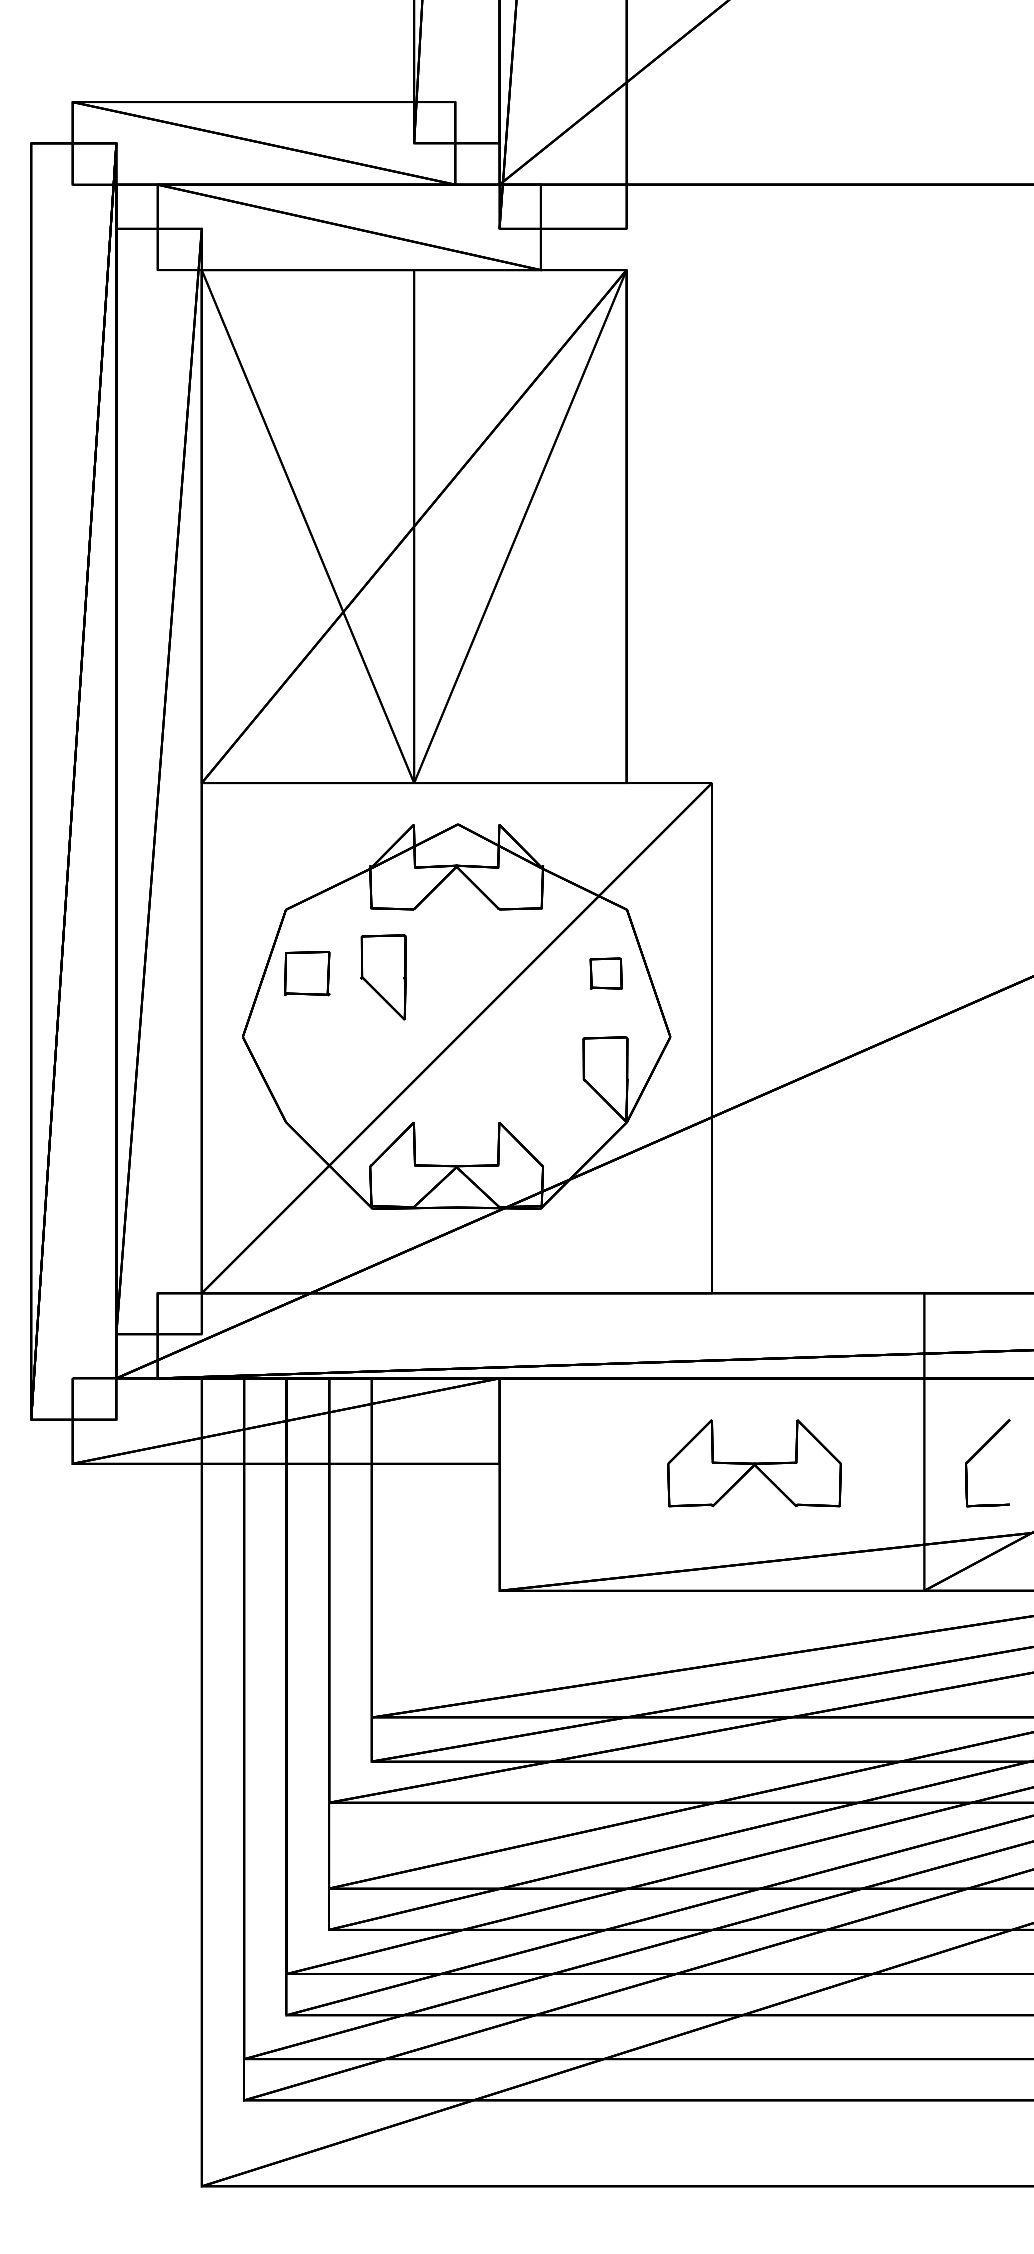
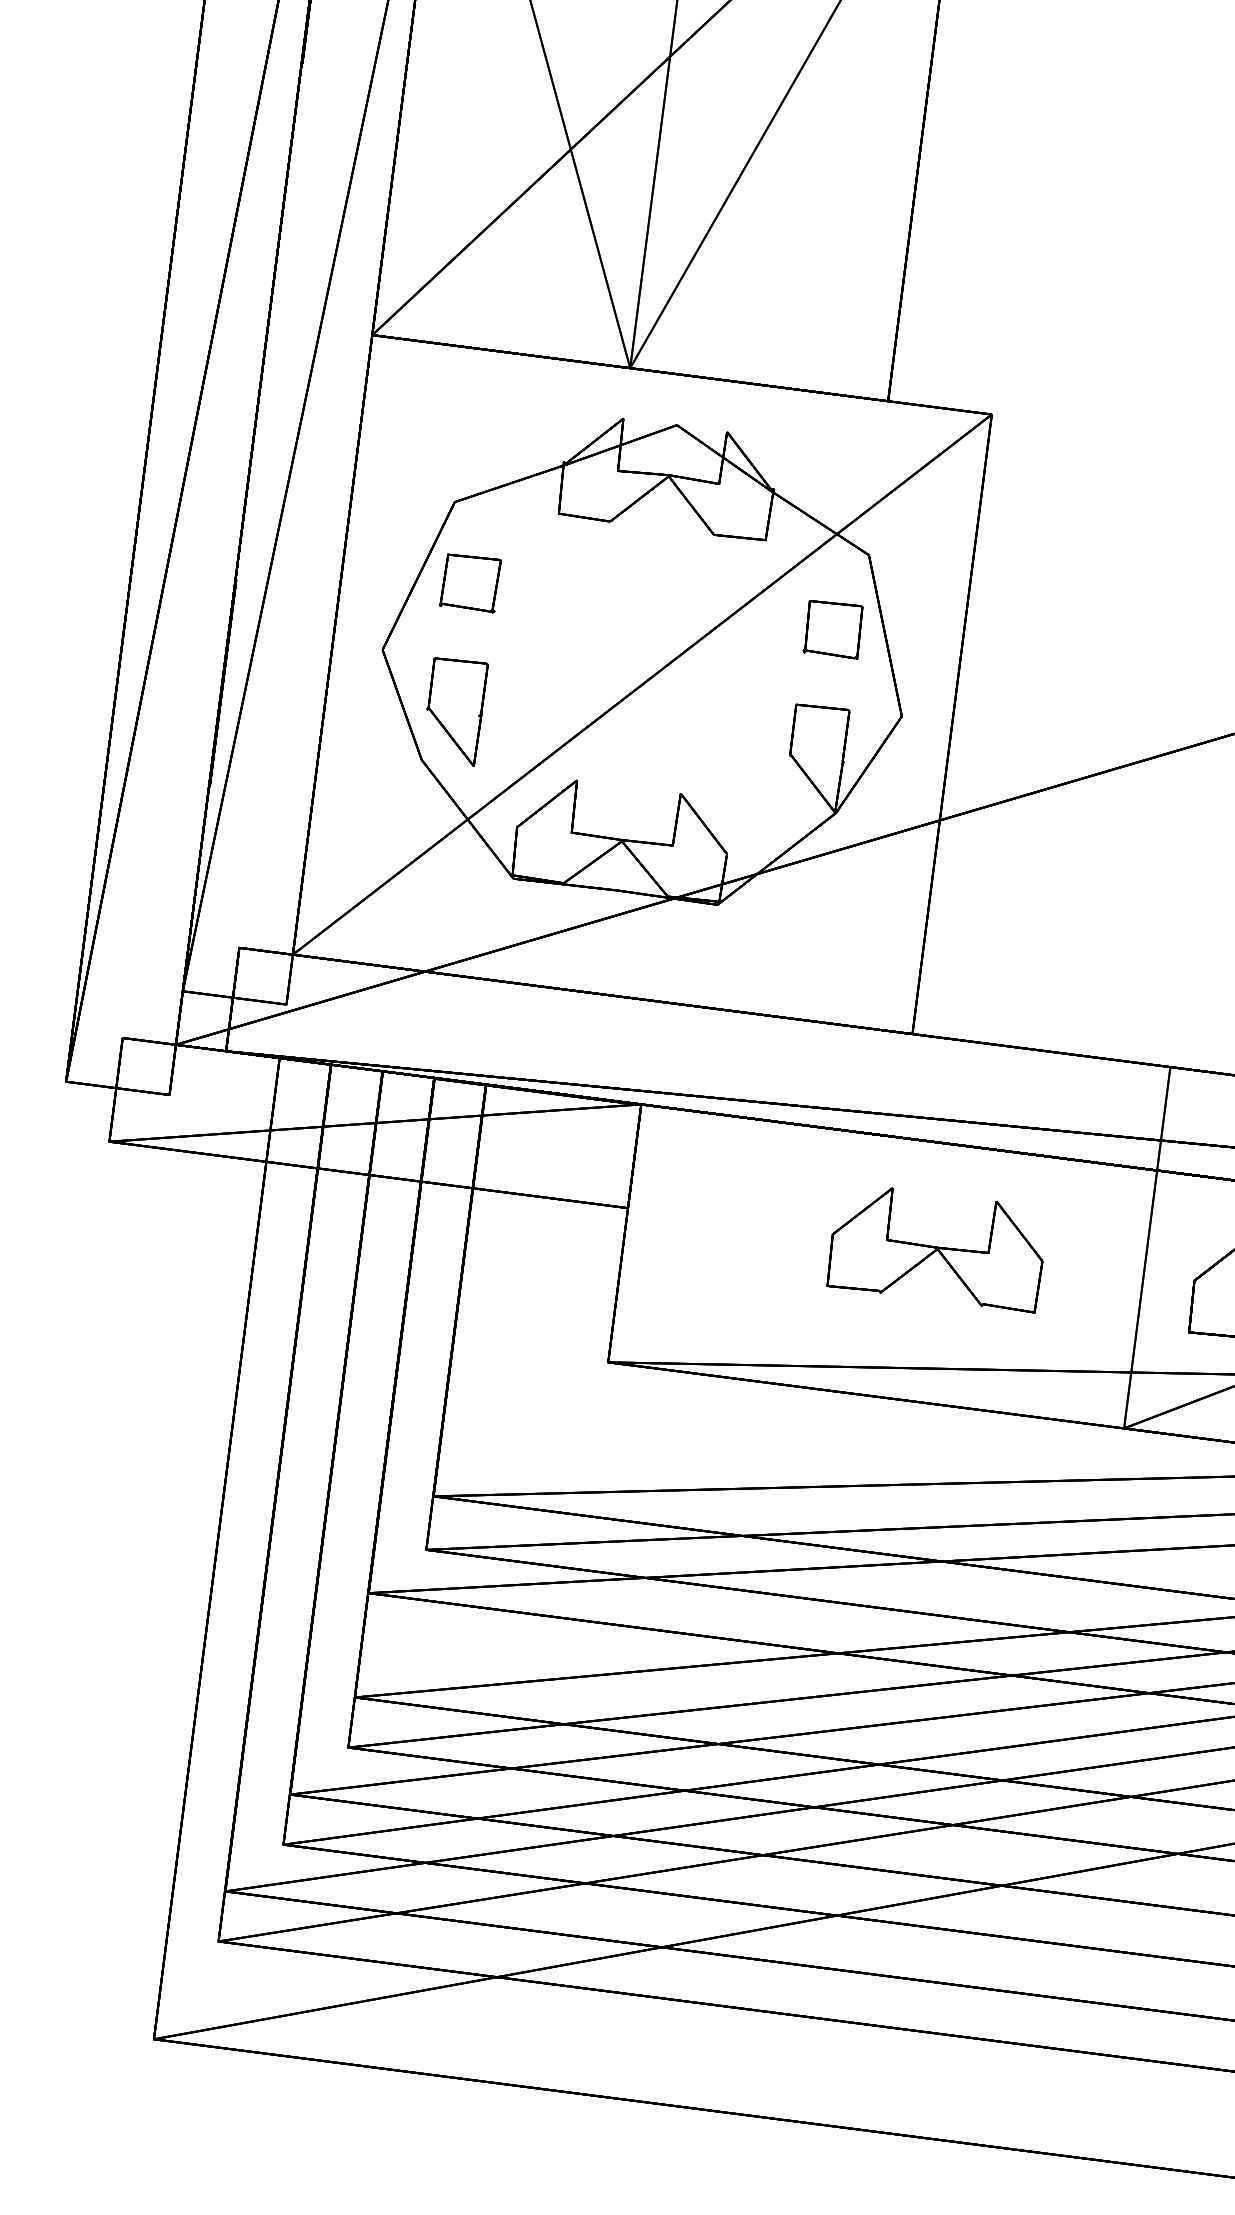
part: (606, 973) -> (834, 629), size x1.43
part: (383, 977) -> (454, 711), moved

